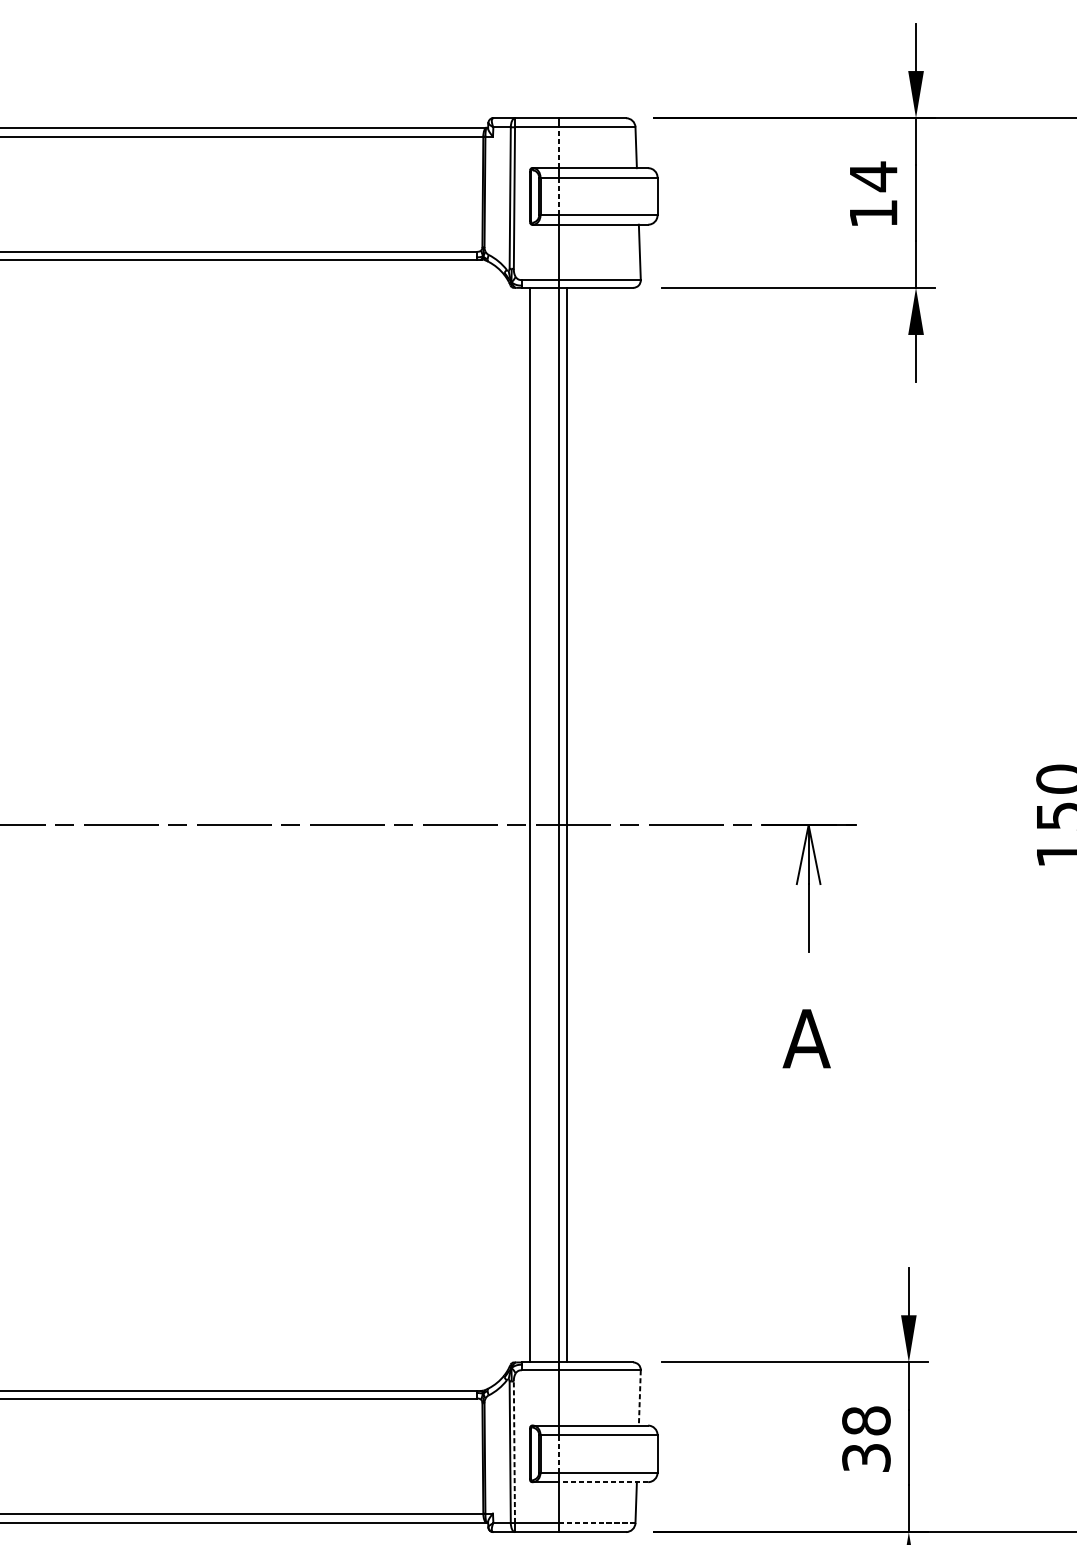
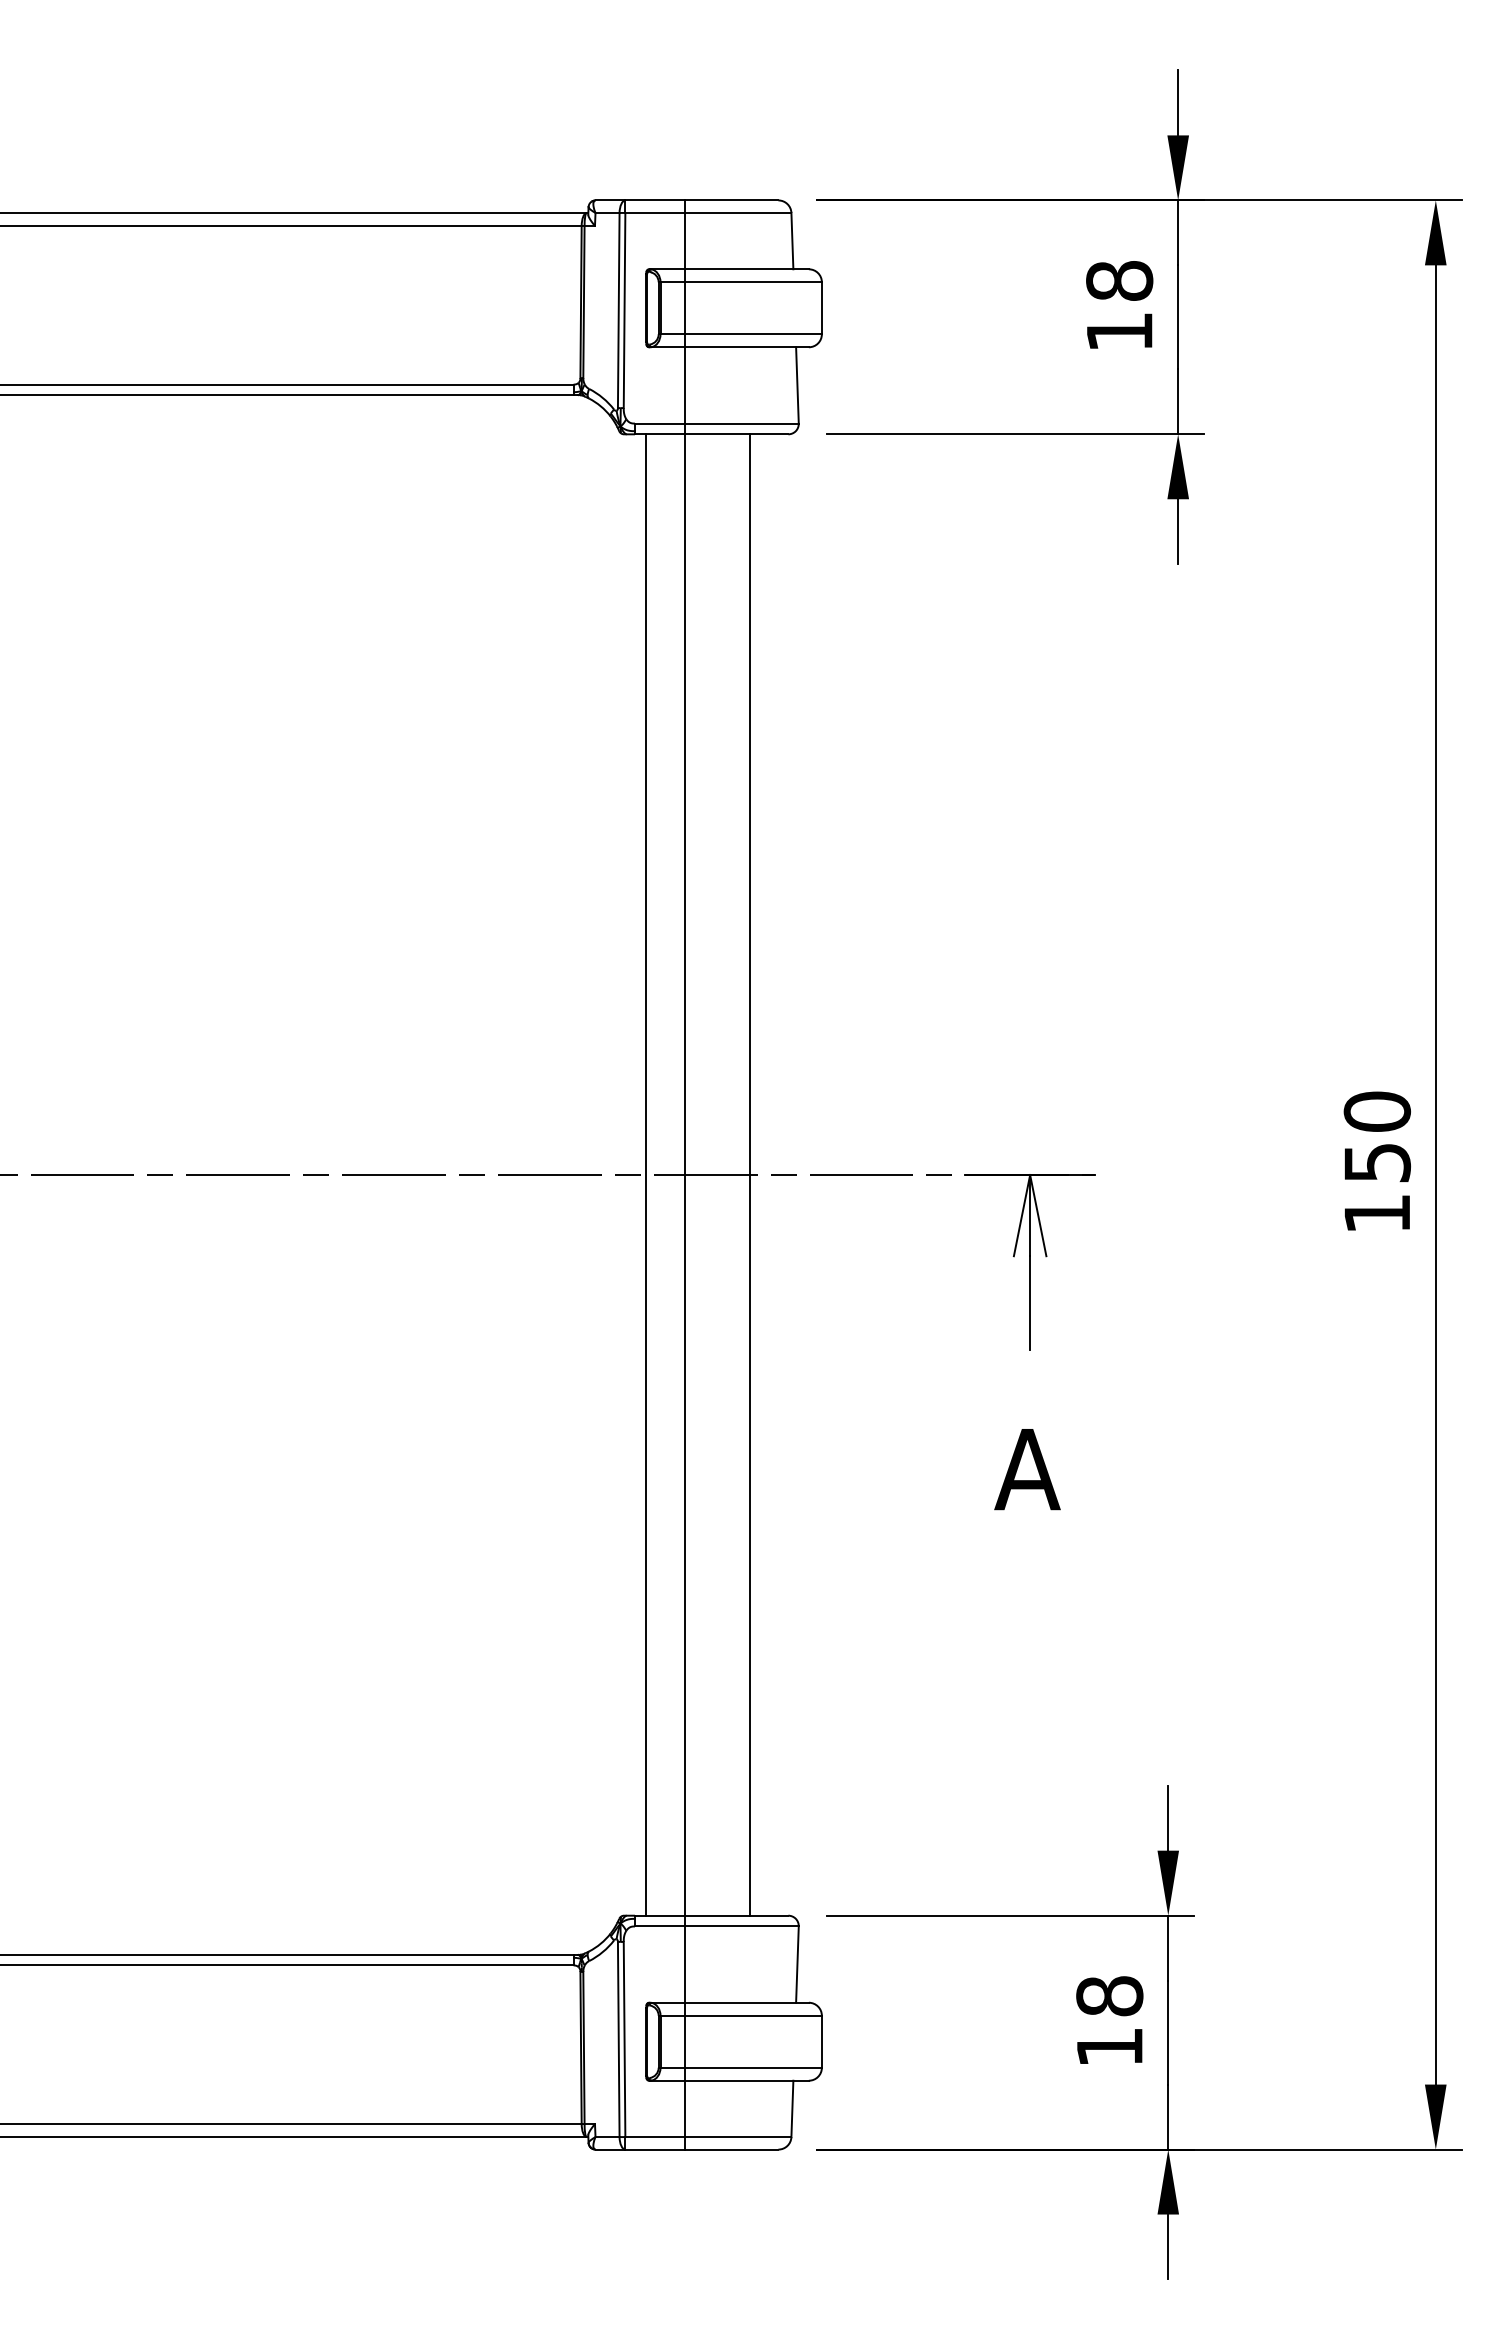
line: (558, 147) -> (685, 240), dashed -> solid
text: (873, 177) -> (1119, 281), 14 -> 18
line: (558, 196) -> (685, 308), dashed -> solid
line: (567, 824) -> (750, 1174), moved
line: (639, 1398) -> (797, 1965), dashed -> solid
line: (514, 1452) -> (624, 2039), dashed -> solid
line: (558, 1453) -> (685, 2041), dashed -> solid
text: (866, 1458) -> (1109, 2047), 38 -> 18
line: (603, 1482) -> (747, 2080), dashed -> solid
line: (597, 1523) -> (738, 2137), dashed -> solid

